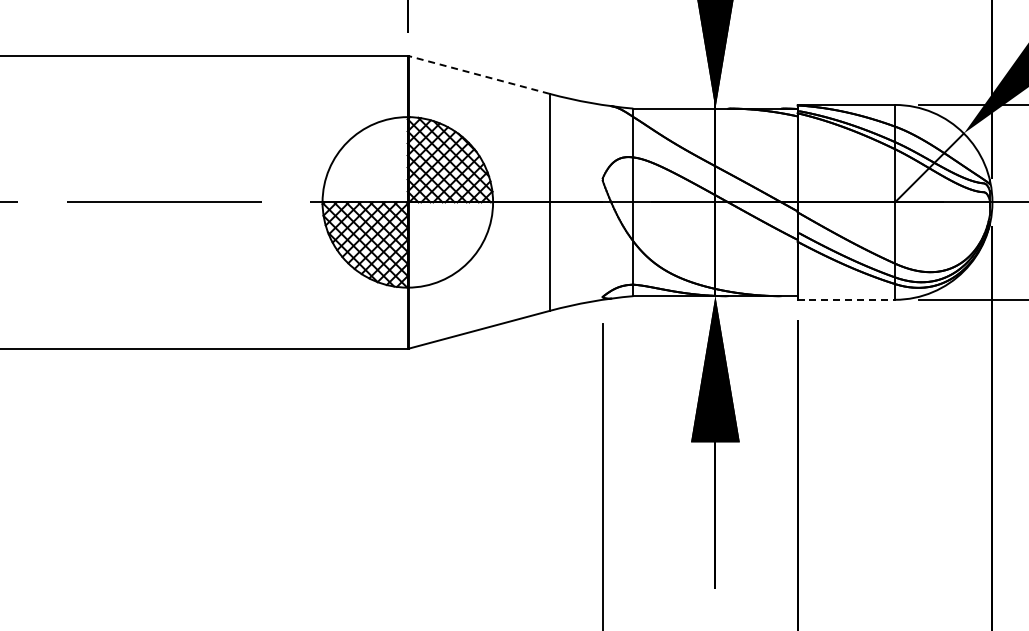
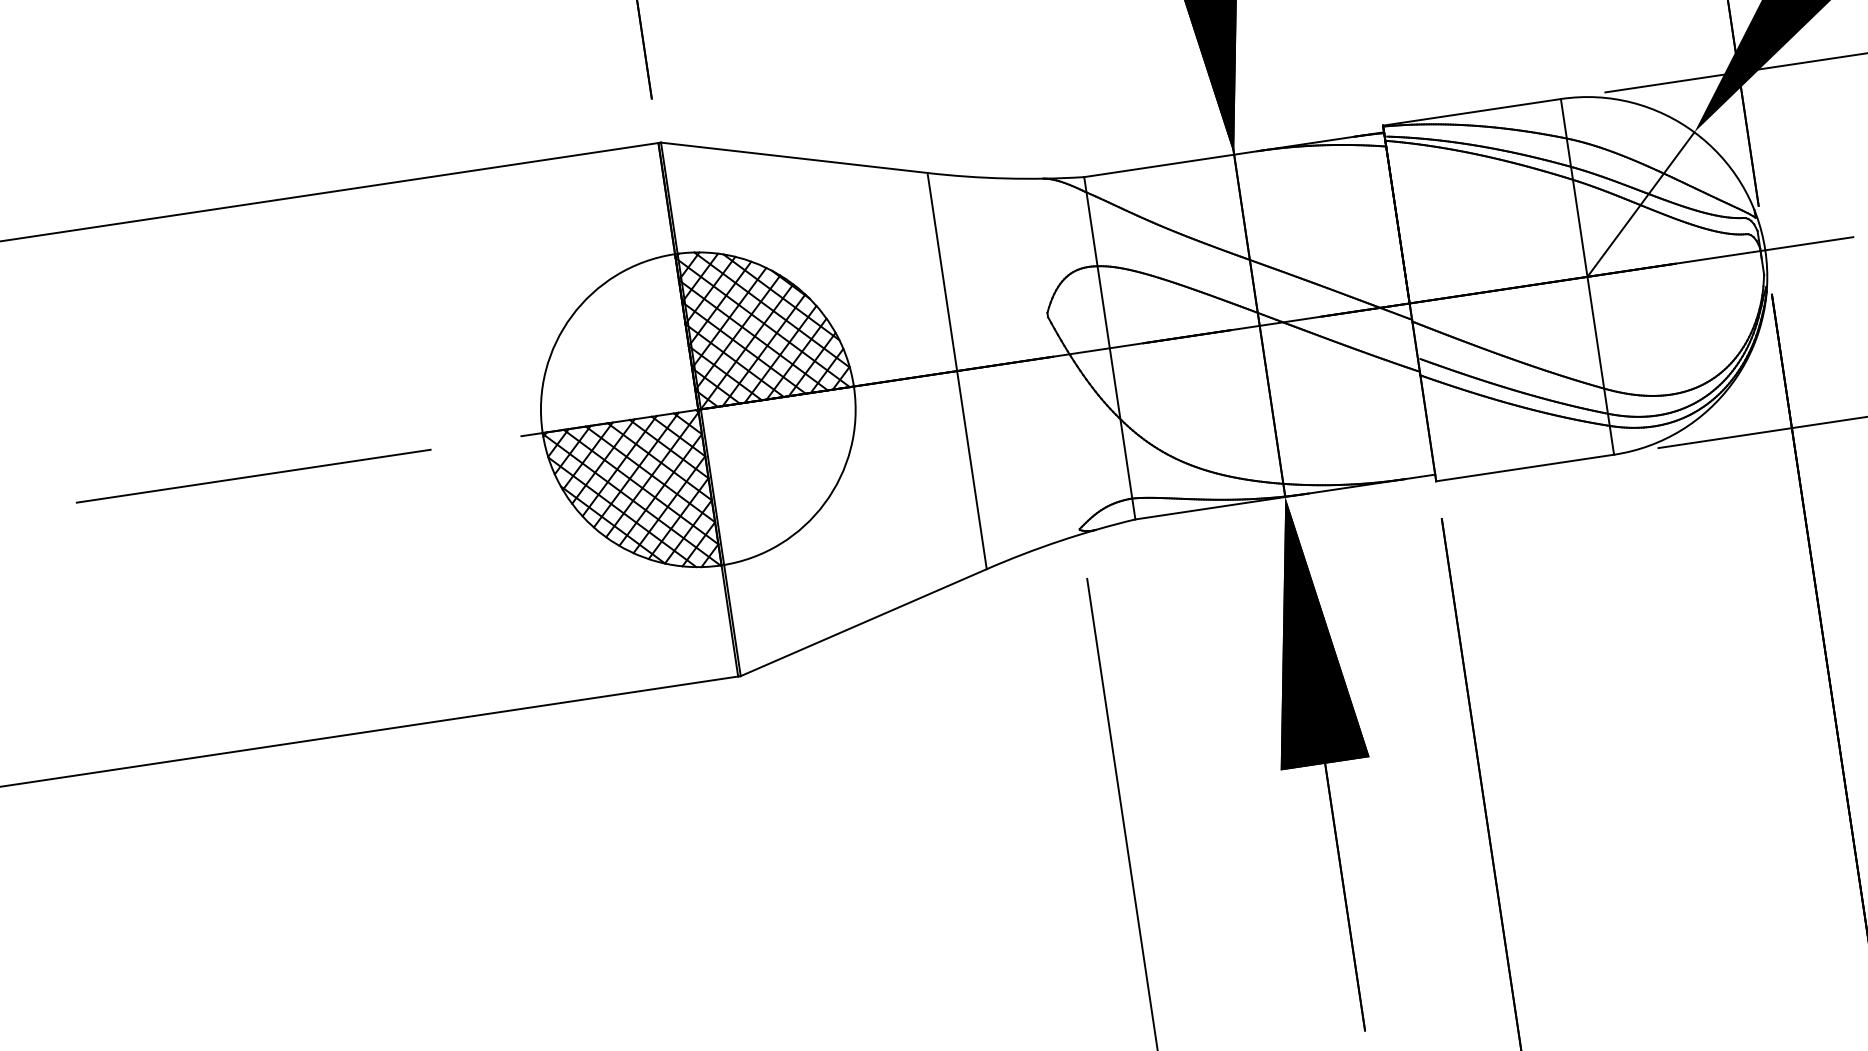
line: (479, 75) -> (794, 158), dashed -> solid
line: (846, 299) -> (1525, 467), dashed -> solid

